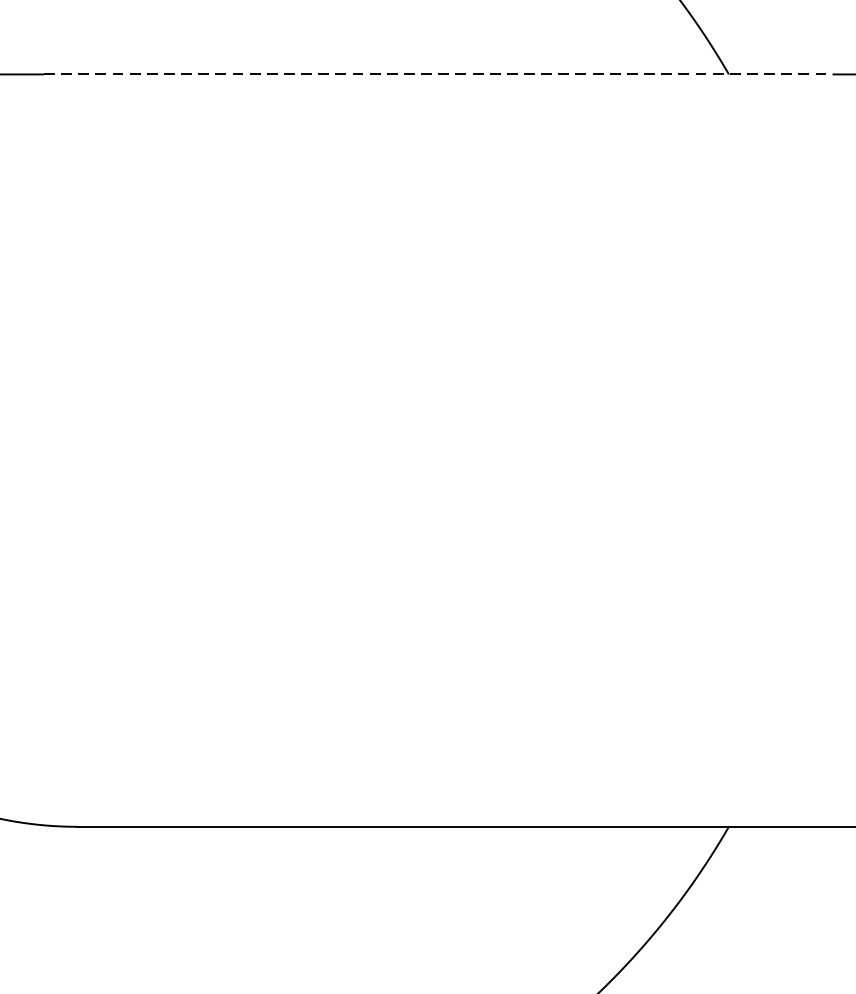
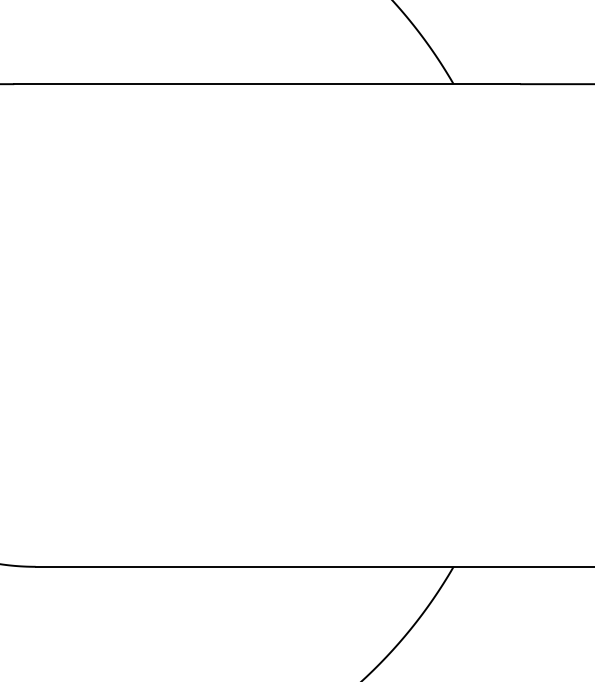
line: (438, 74) -> (267, 84), dashed -> solid

